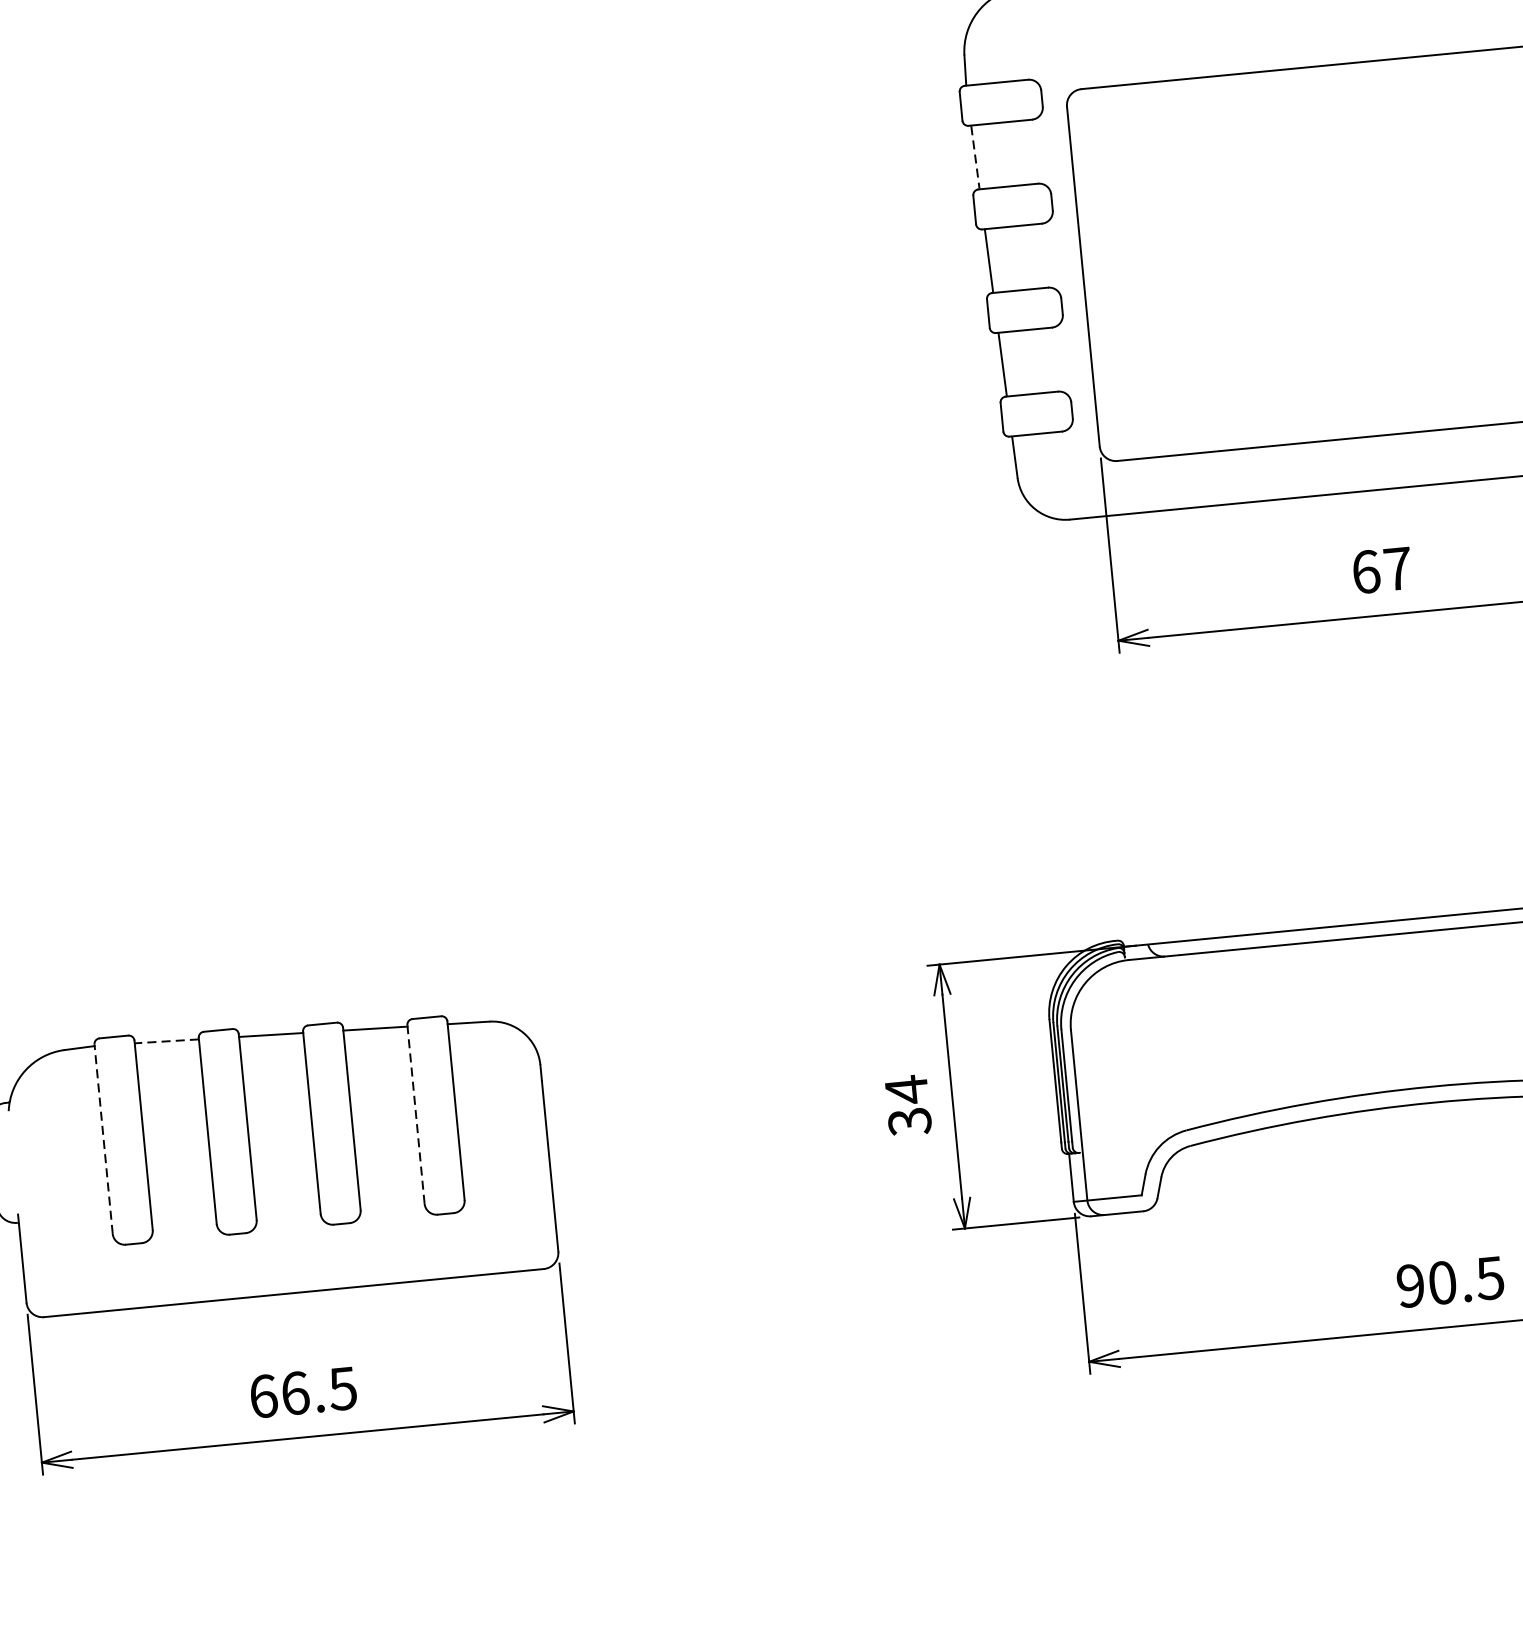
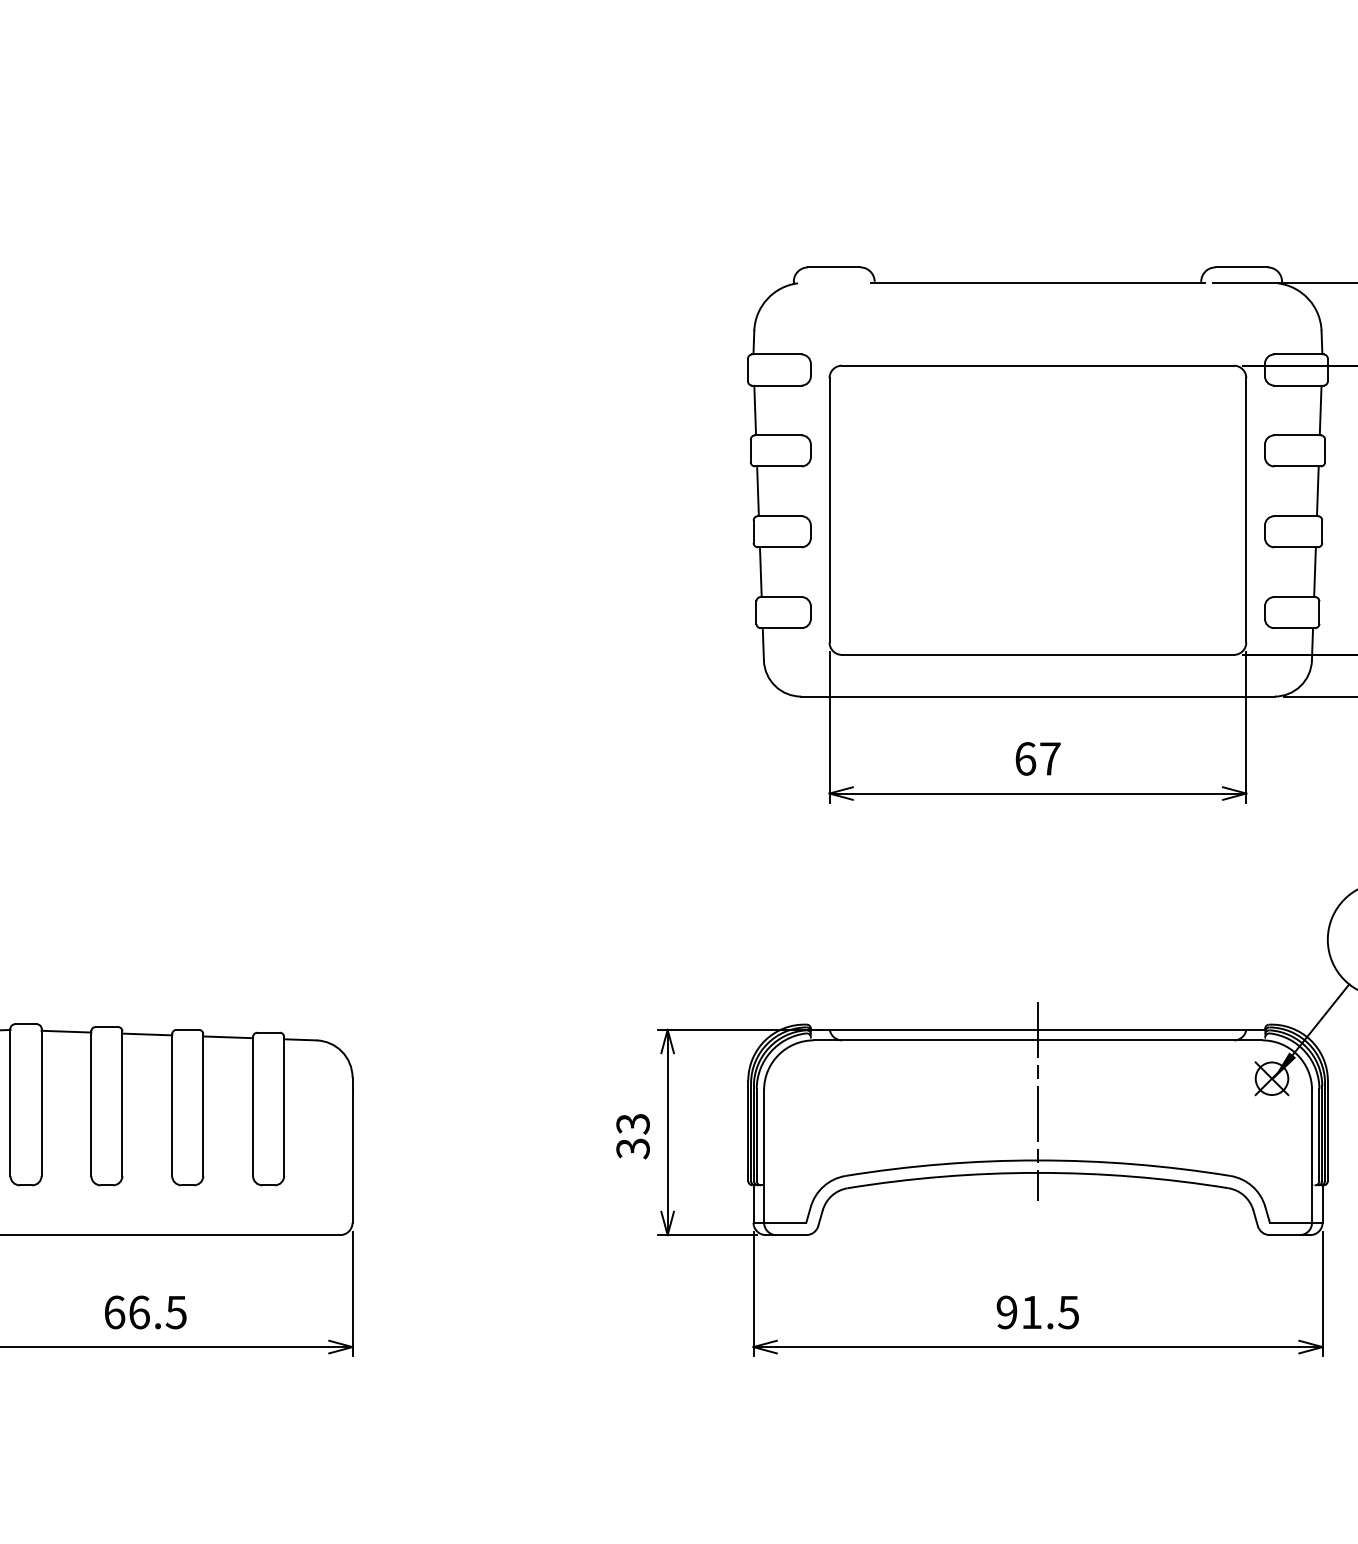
line: (975, 157) -> (755, 410), dashed -> solid
line: (1425, 1009) -> (1038, 1100), added
line: (166, 1041) -> (66, 1031), dashed -> solid
text: (906, 1090) -> (632, 1124), 34 -> 33
line: (416, 1114) -> (253, 1106), dashed -> solid
line: (103, 1139) -> (10, 1102), dashed -> solid
text: (1442, 1282) -> (1031, 1312), 90.5 -> 91.5

